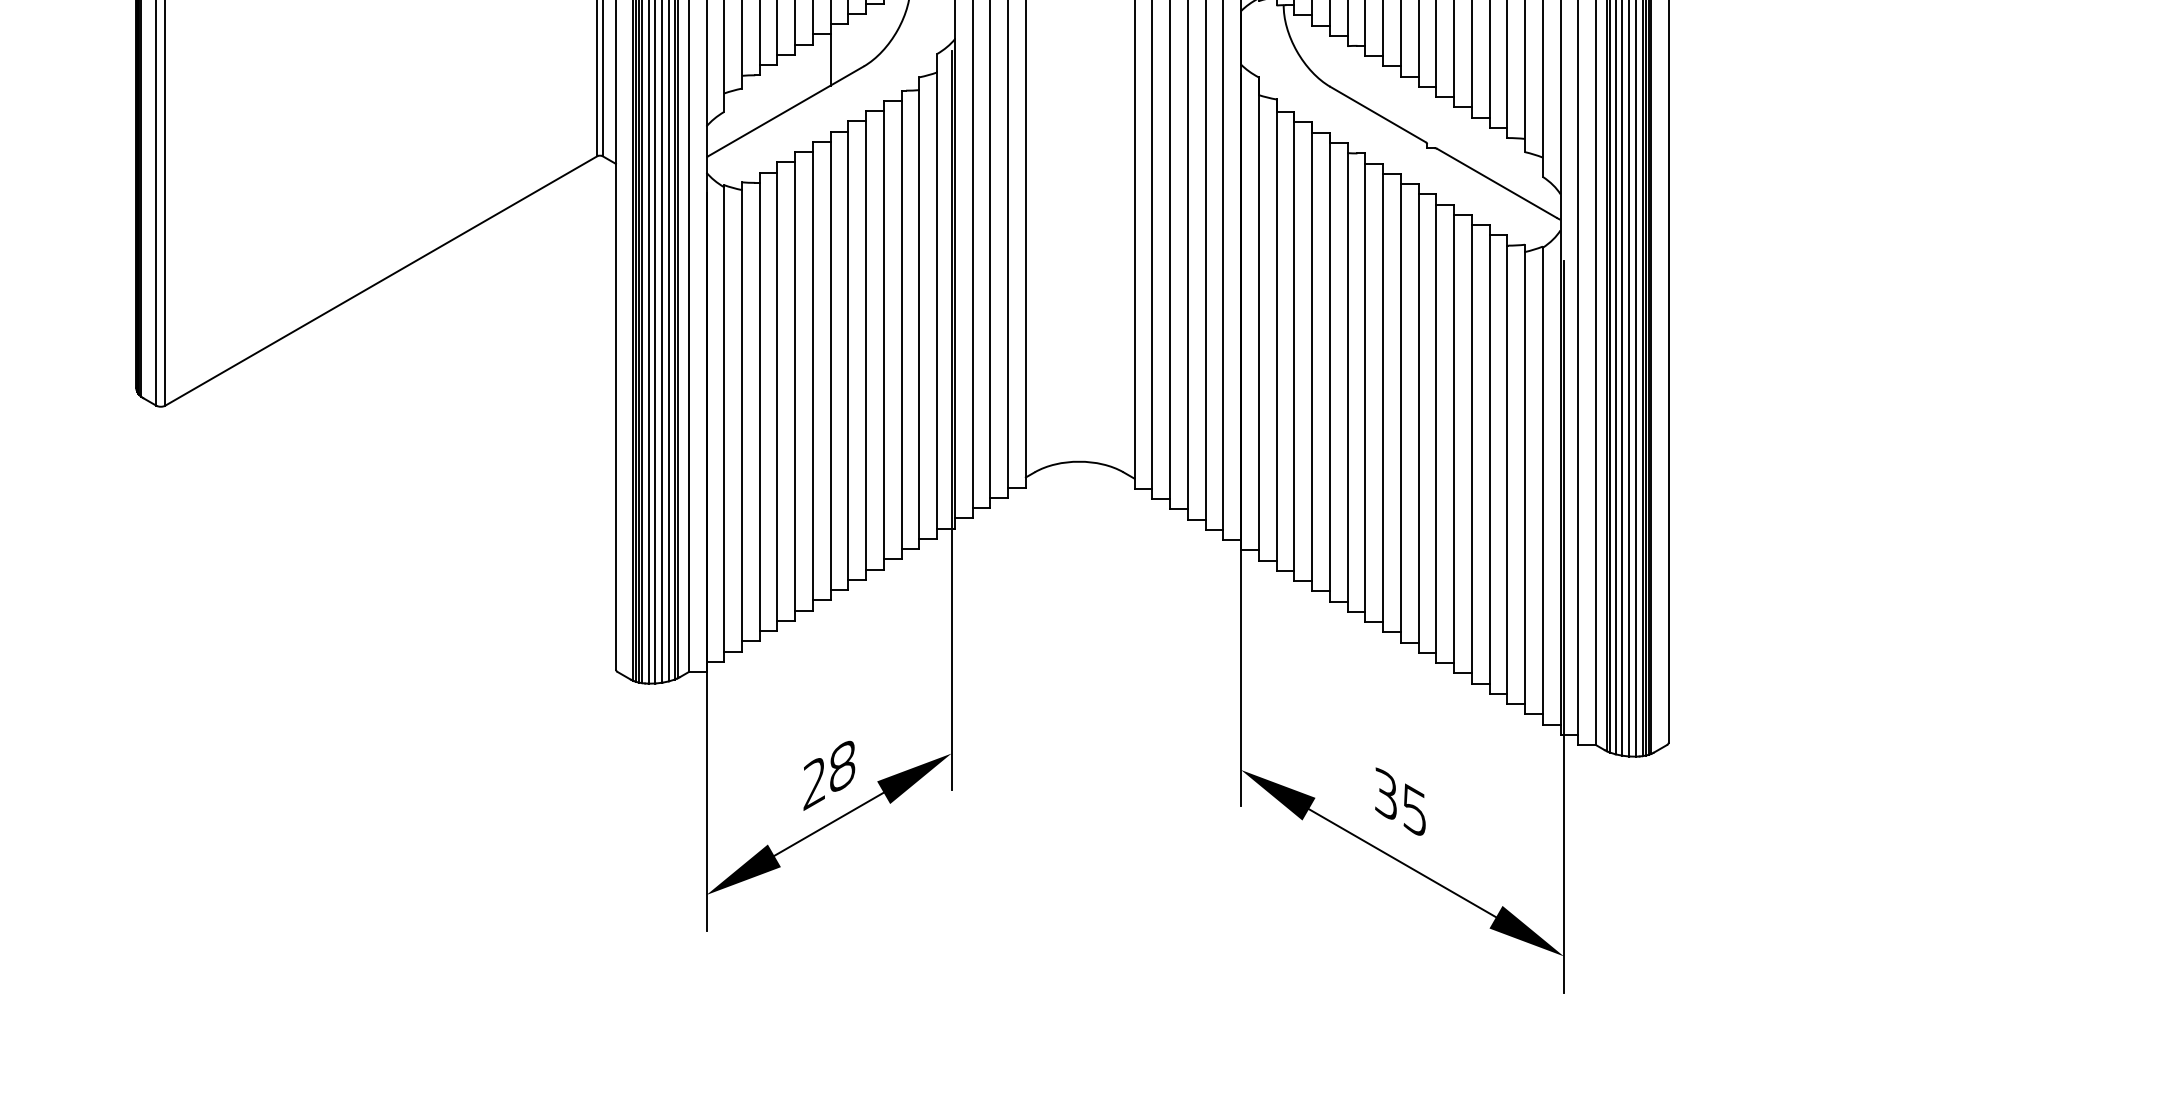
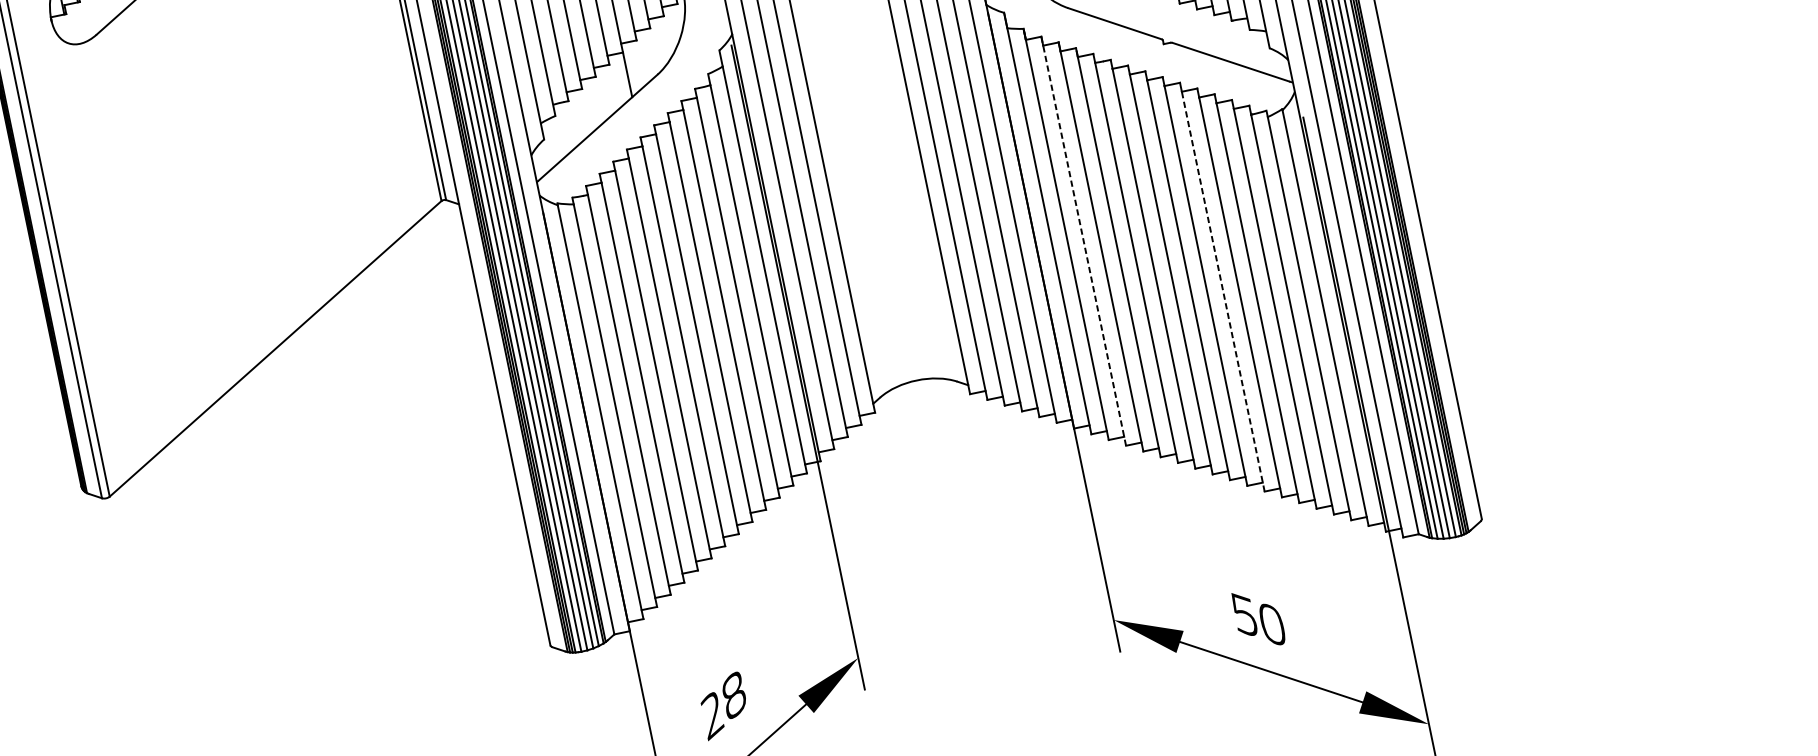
line: (1294, 346) -> (1083, 241), solid -> dashed
line: (1436, 433) -> (1223, 291), solid -> dashed
text: (829, 775) -> (724, 705), moved
text: (1400, 800) -> (1258, 617), 35 -> 50

